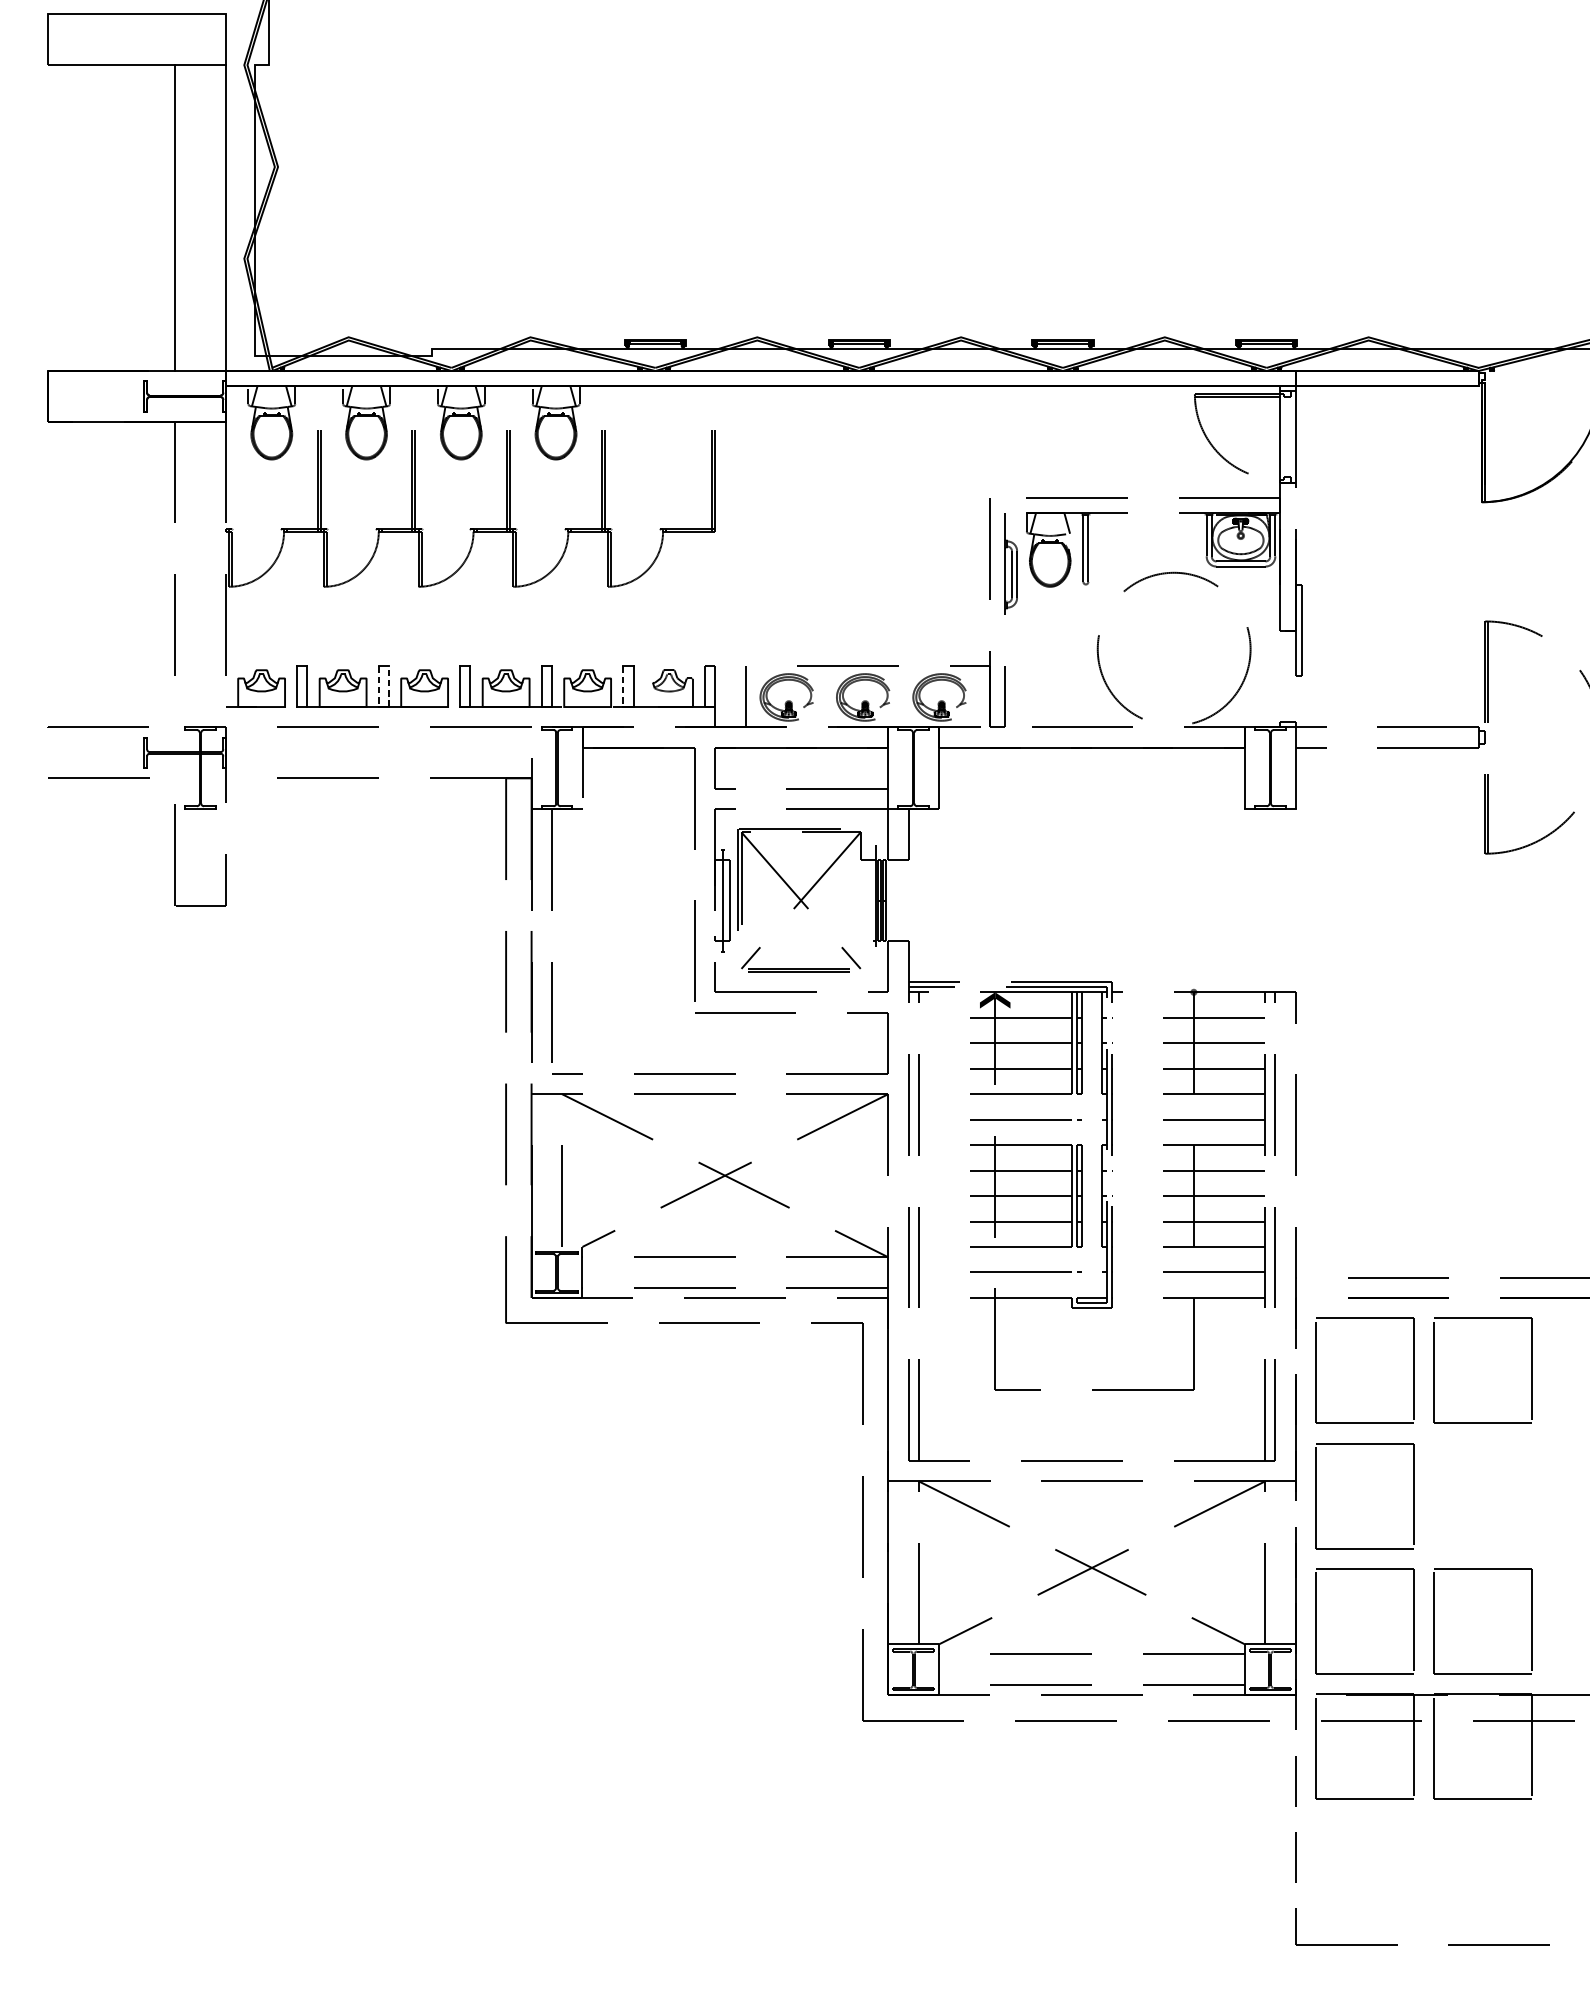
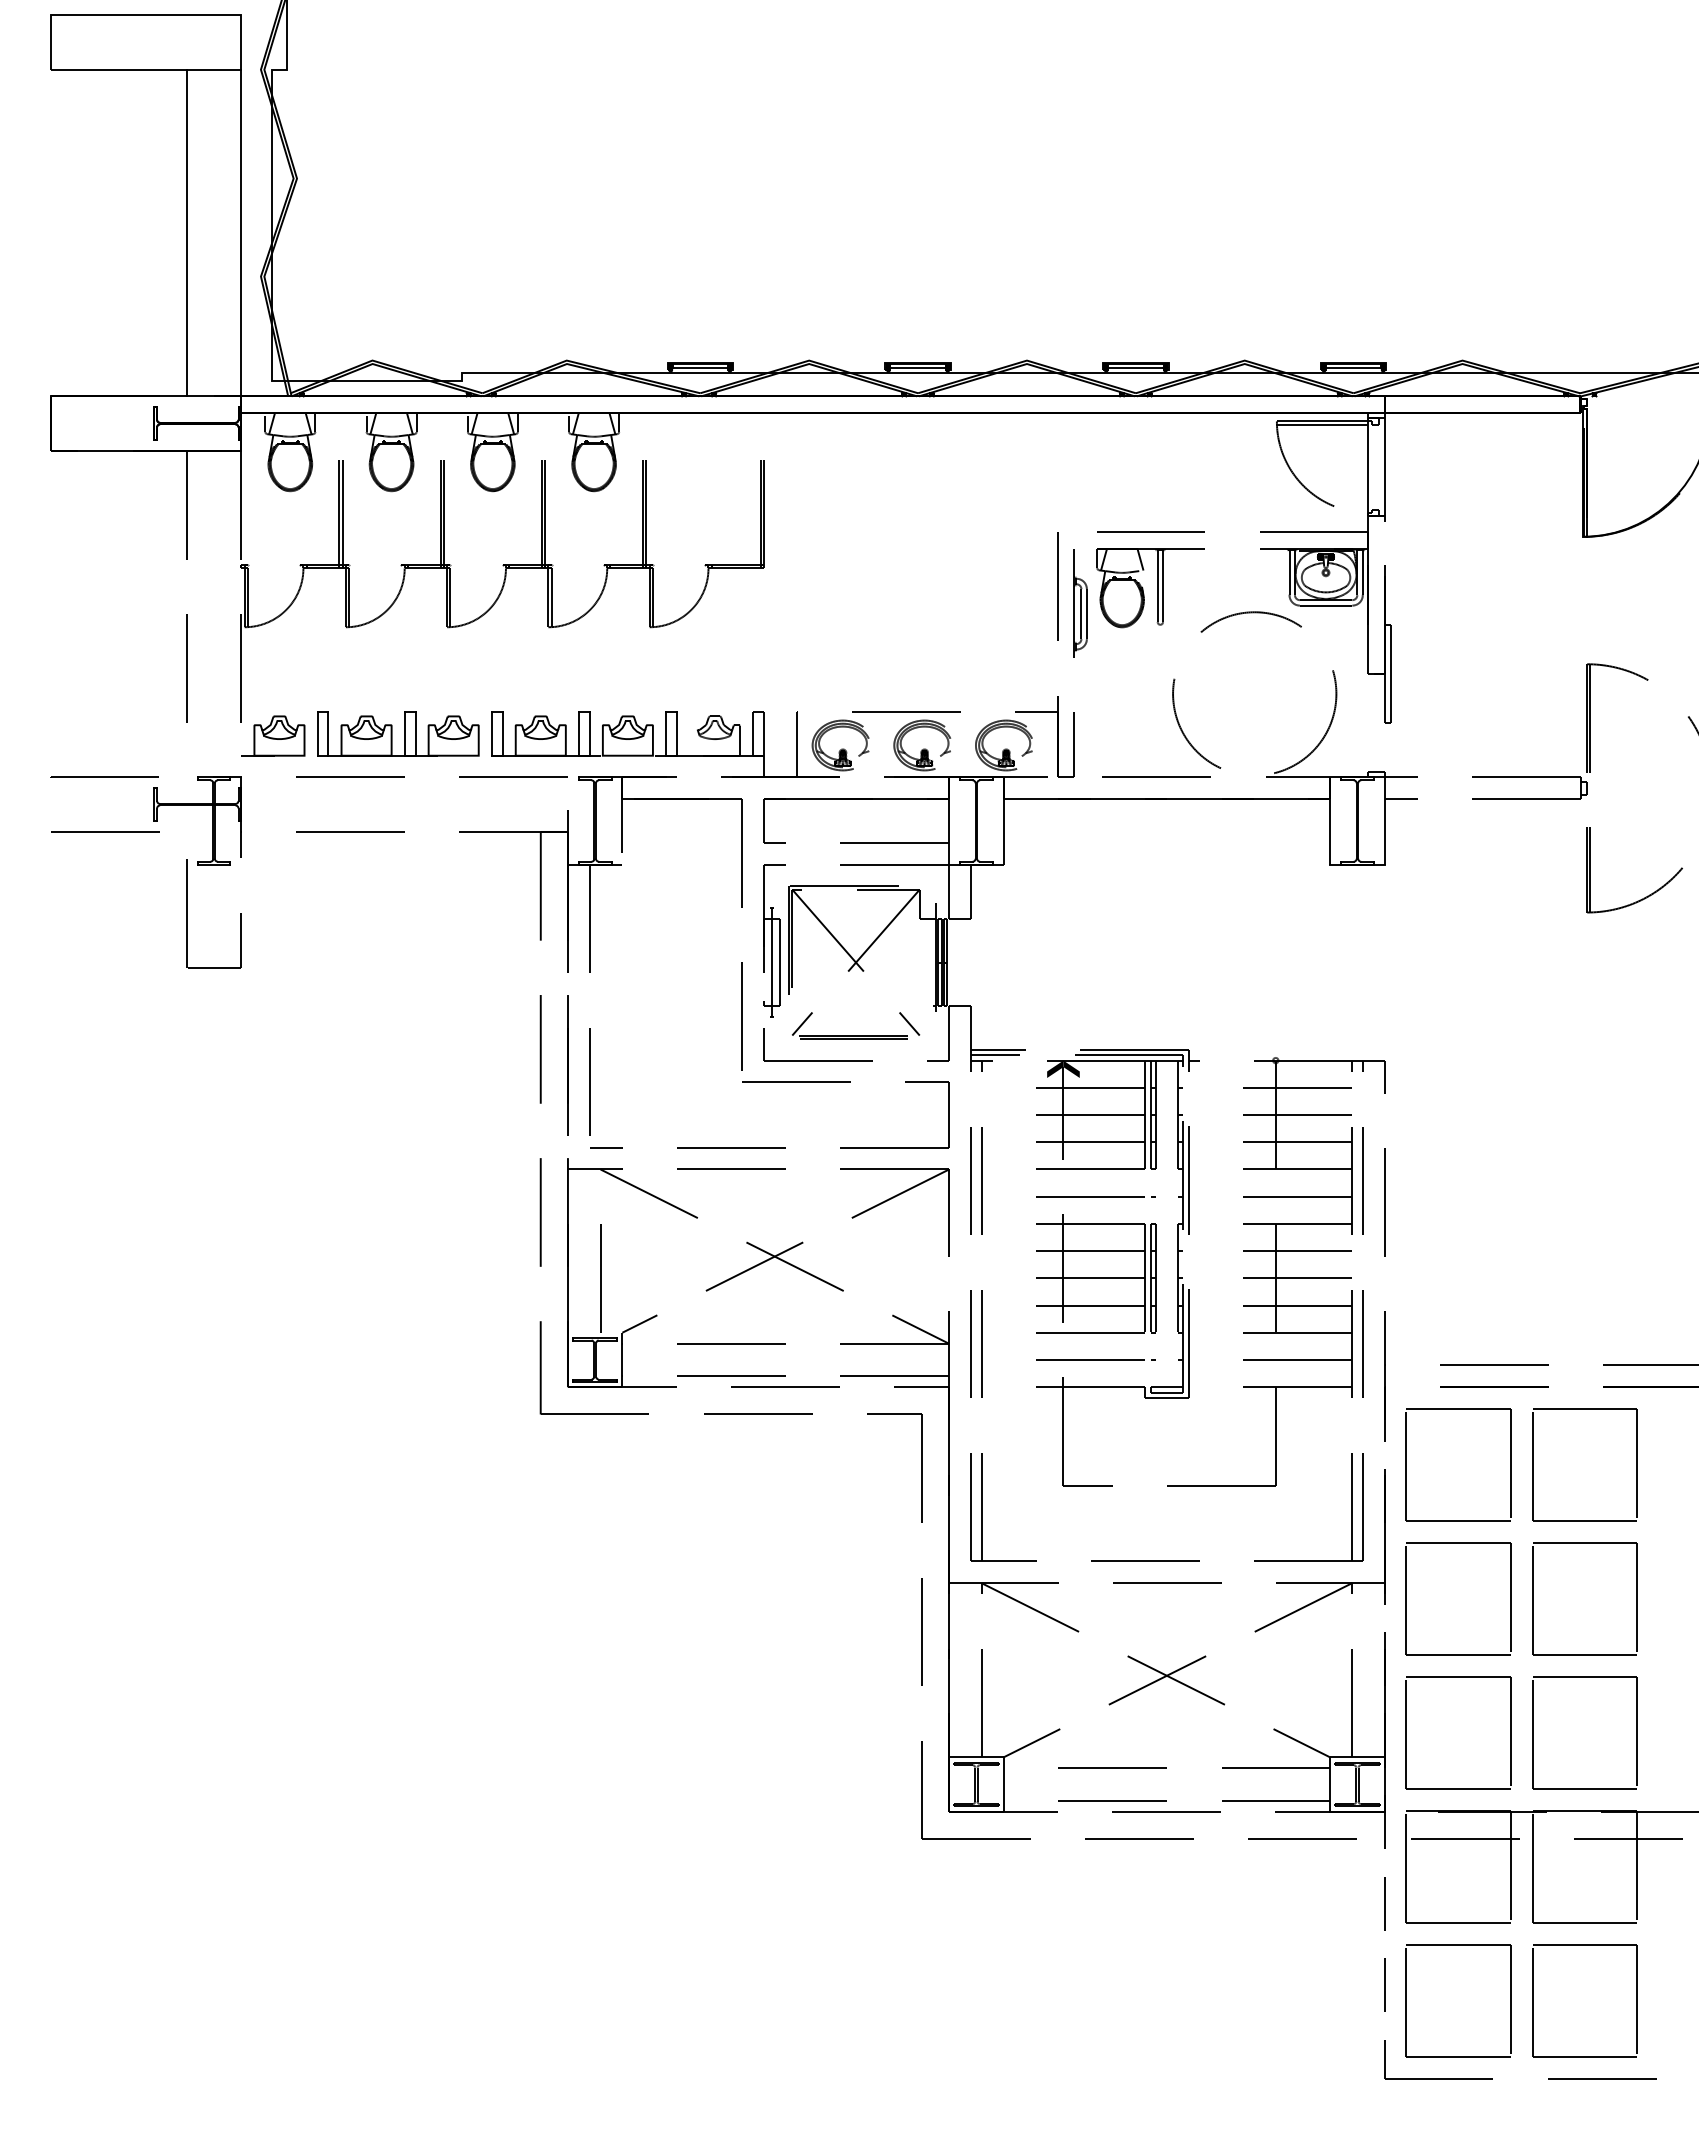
line: (378, 686) -> (404, 733), dashed -> solid
line: (388, 686) -> (415, 733), dashed -> solid
line: (623, 686) -> (666, 733), dashed -> solid
part: (1435, 1495) -> (1533, 1598), added
part: (1316, 1871) -> (1406, 2000), added
part: (1435, 1871) -> (1533, 2000), added

